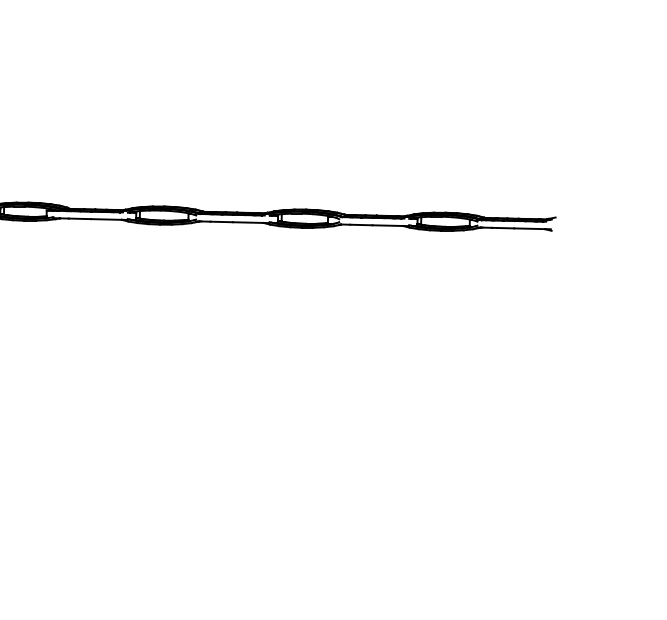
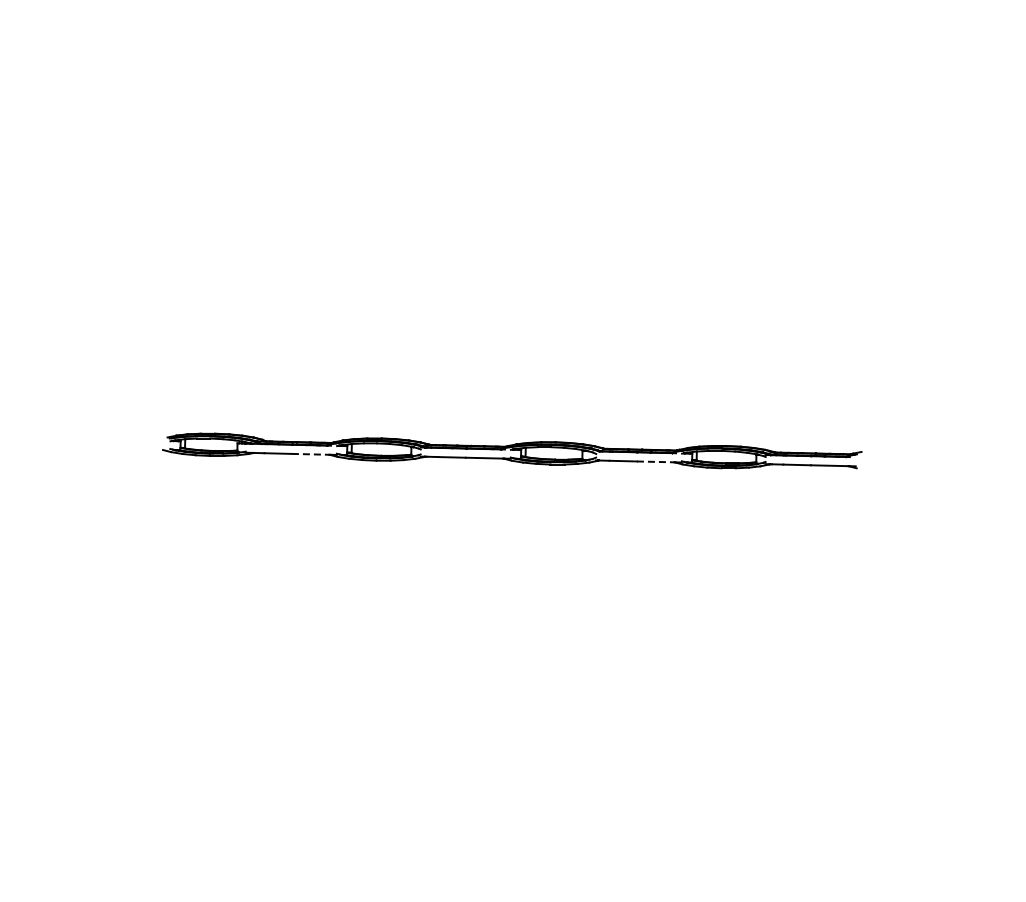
line: (106, 219) -> (310, 454), solid -> dashed
line: (387, 225) -> (655, 461), solid -> dashed

